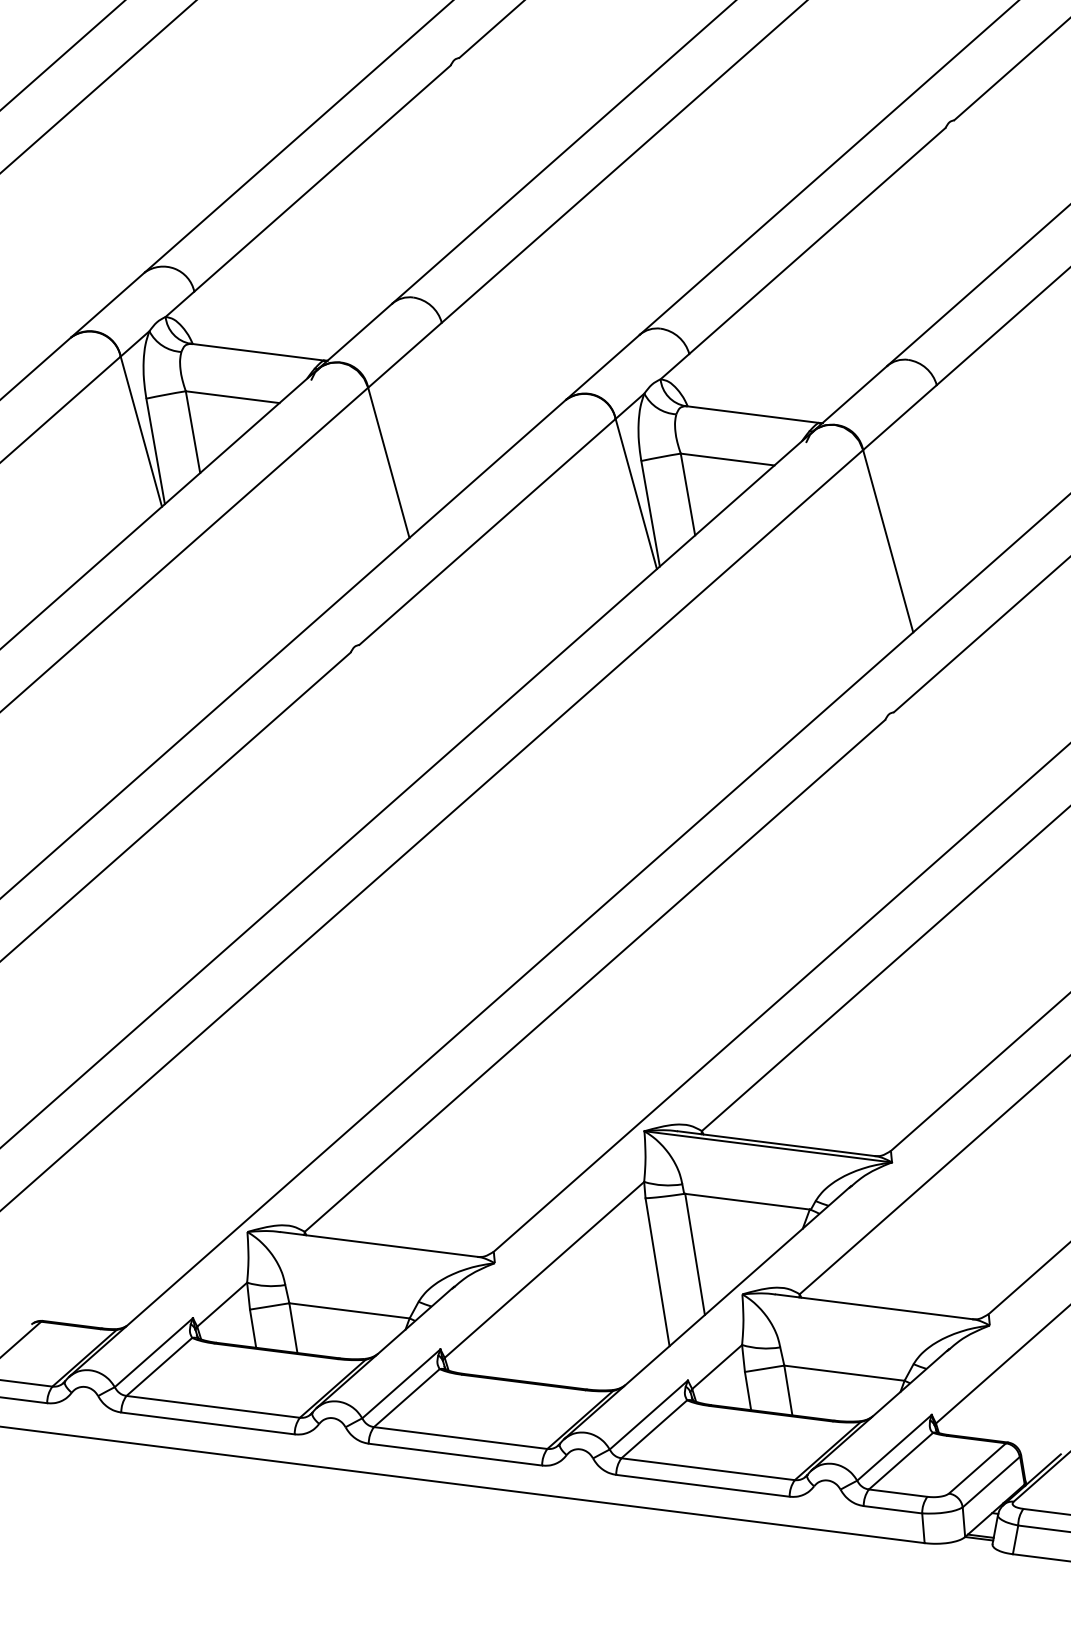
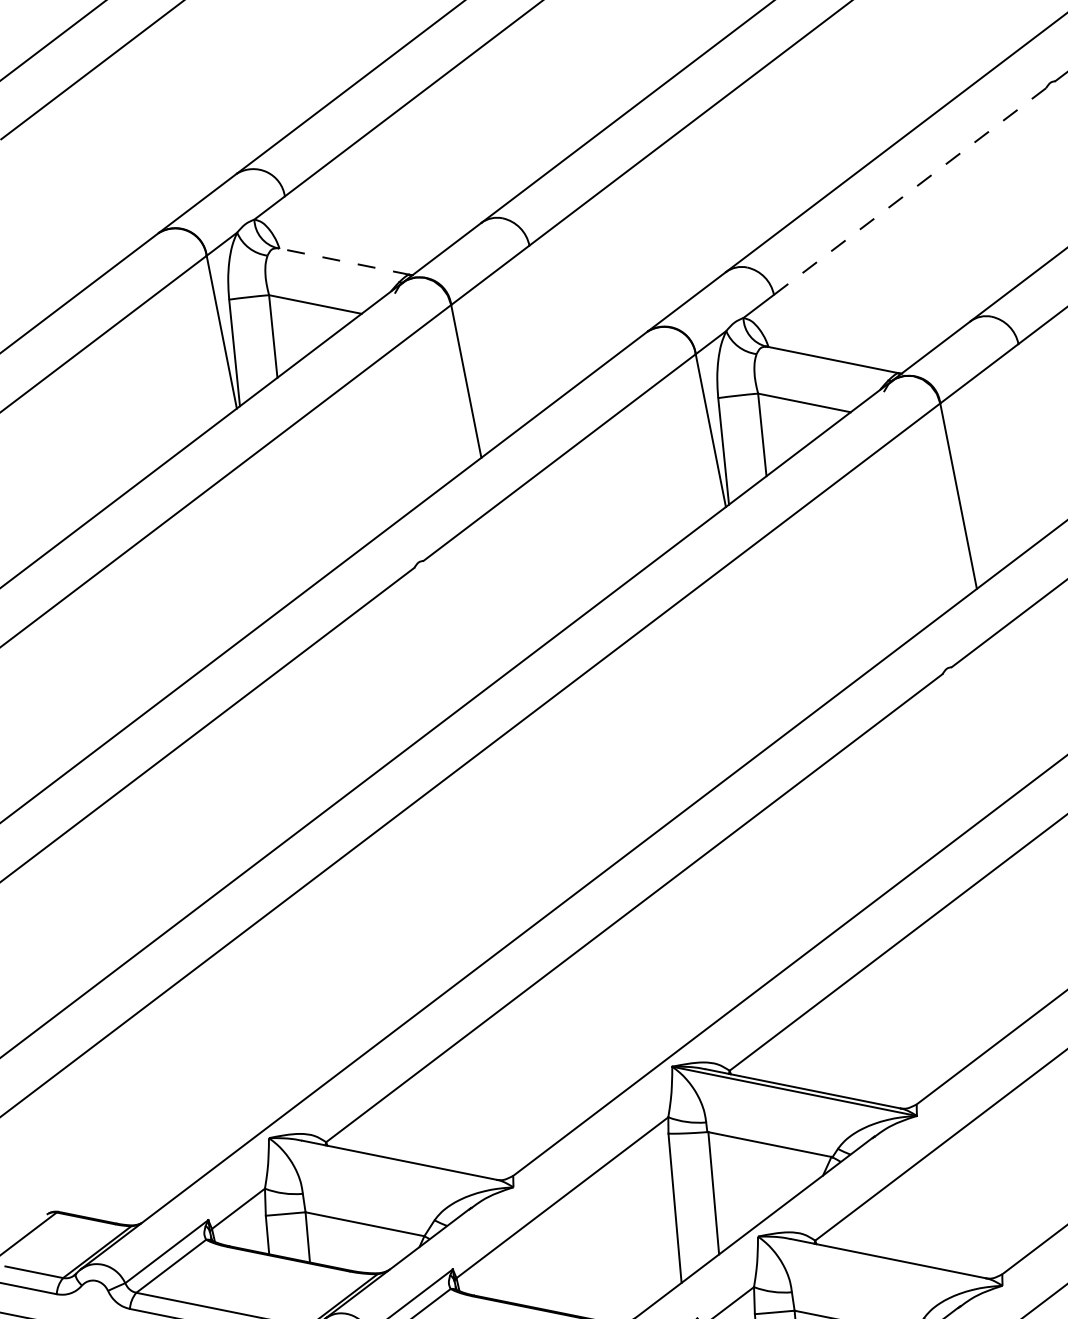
line: (817, 240) -> (910, 191), solid -> dashed
line: (257, 352) -> (343, 261), solid -> dashed

